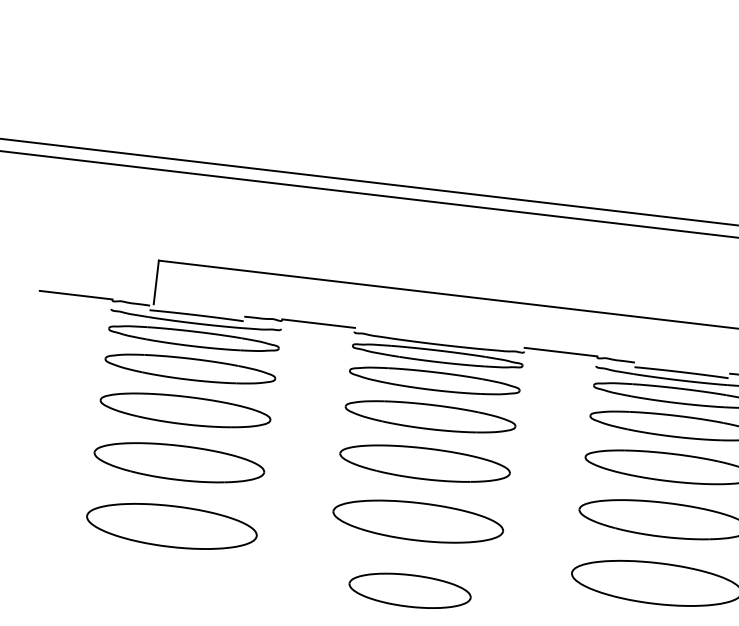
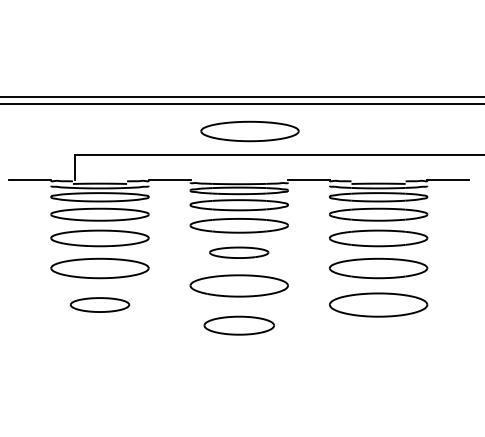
part: (467, 254) -> (249, 131), added
part: (423, 463) -> (238, 252), size x0.6
part: (171, 525) -> (99, 304), size x0.6

